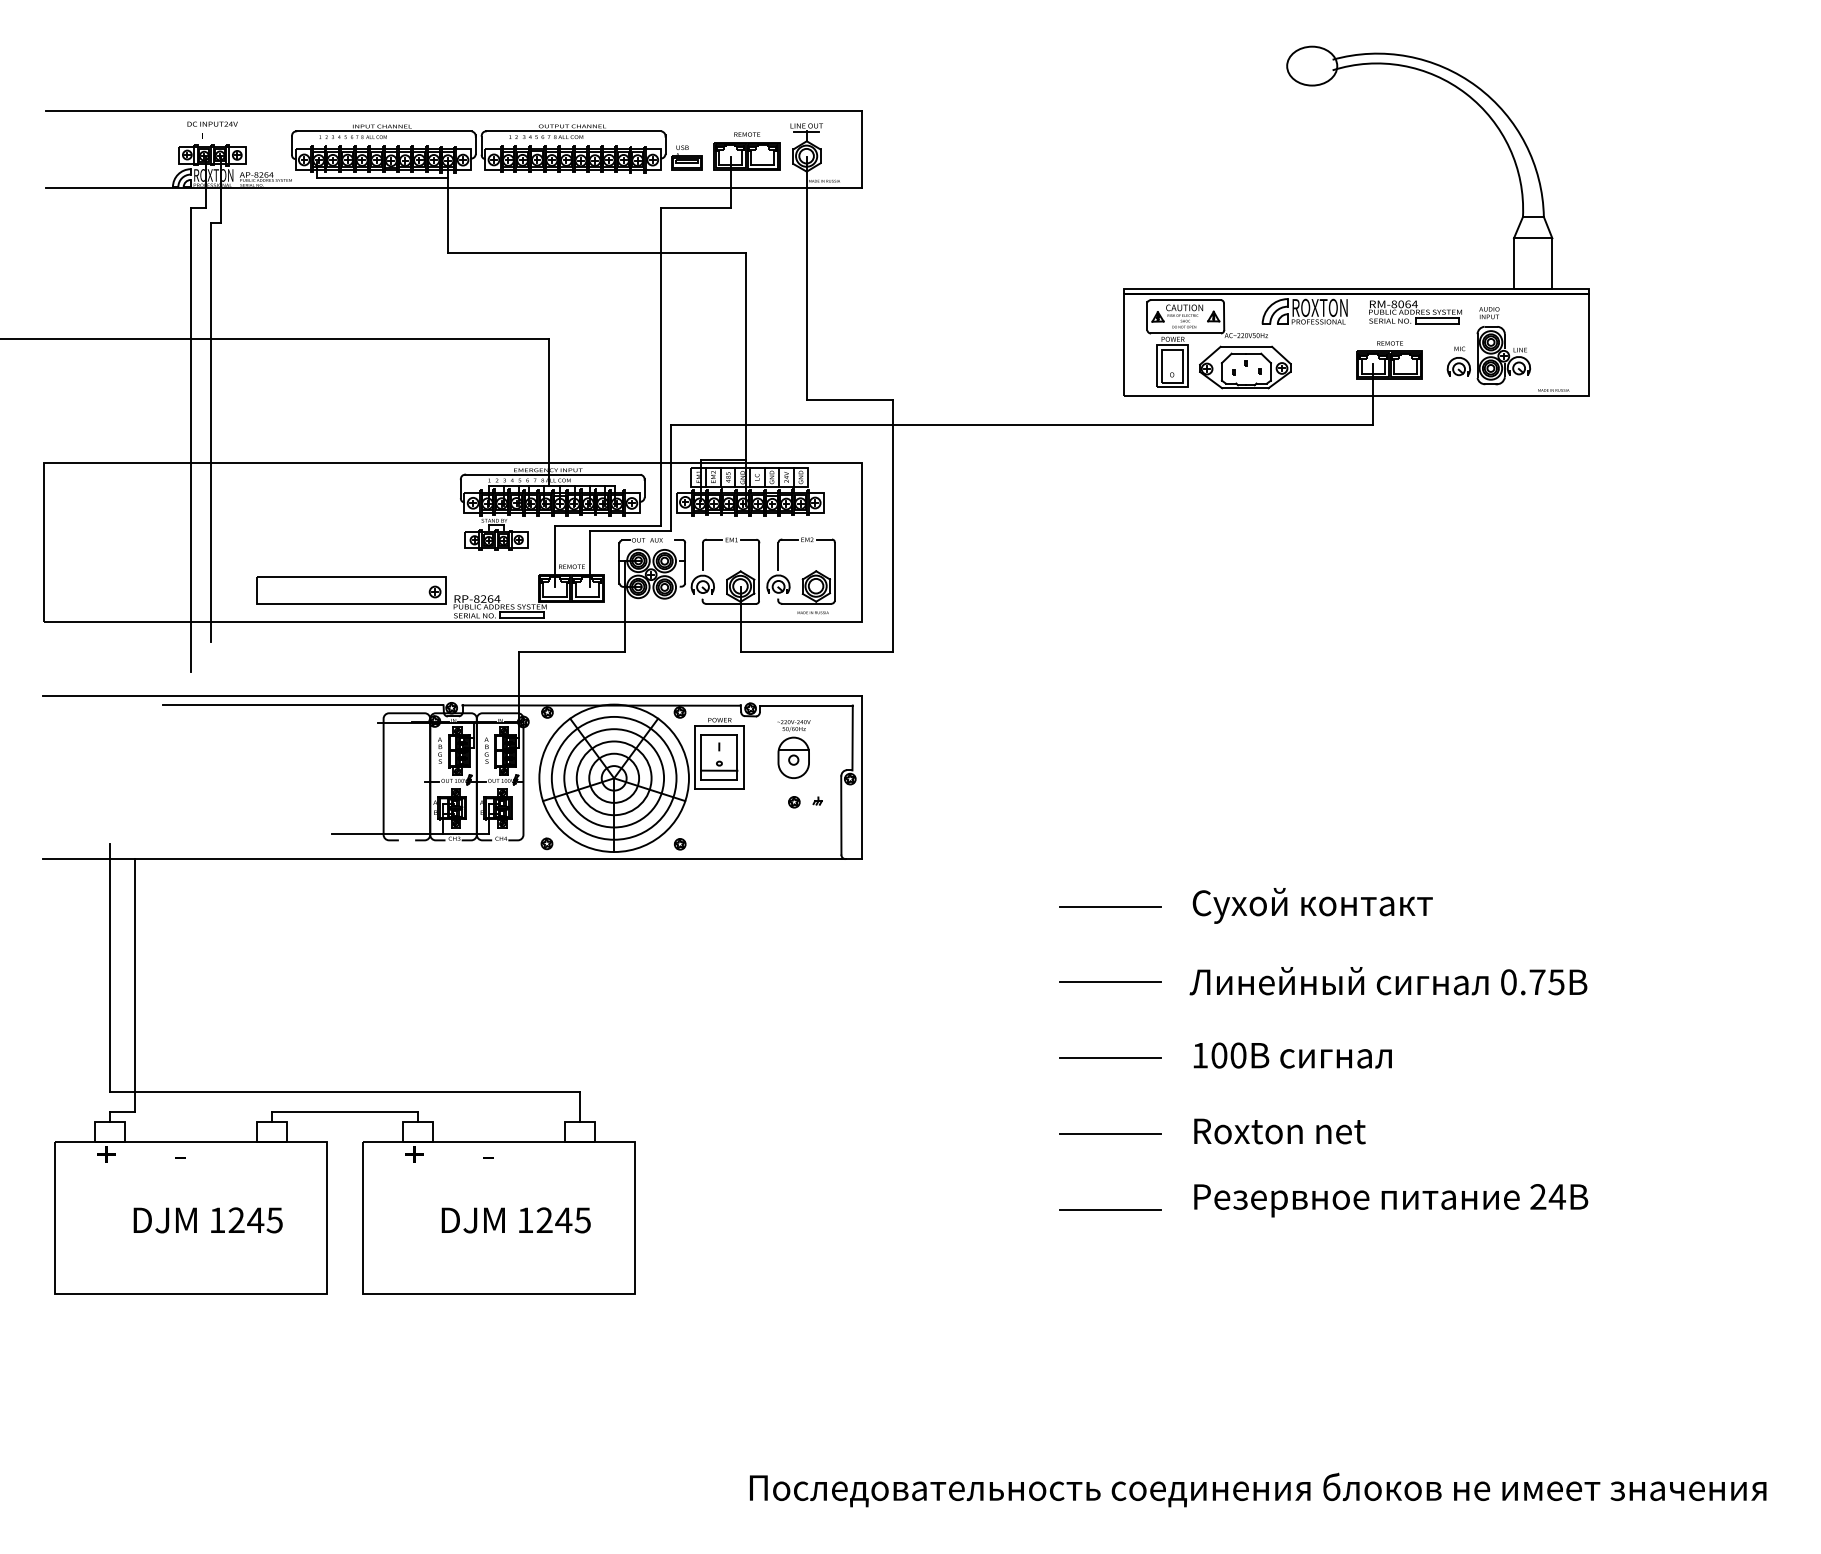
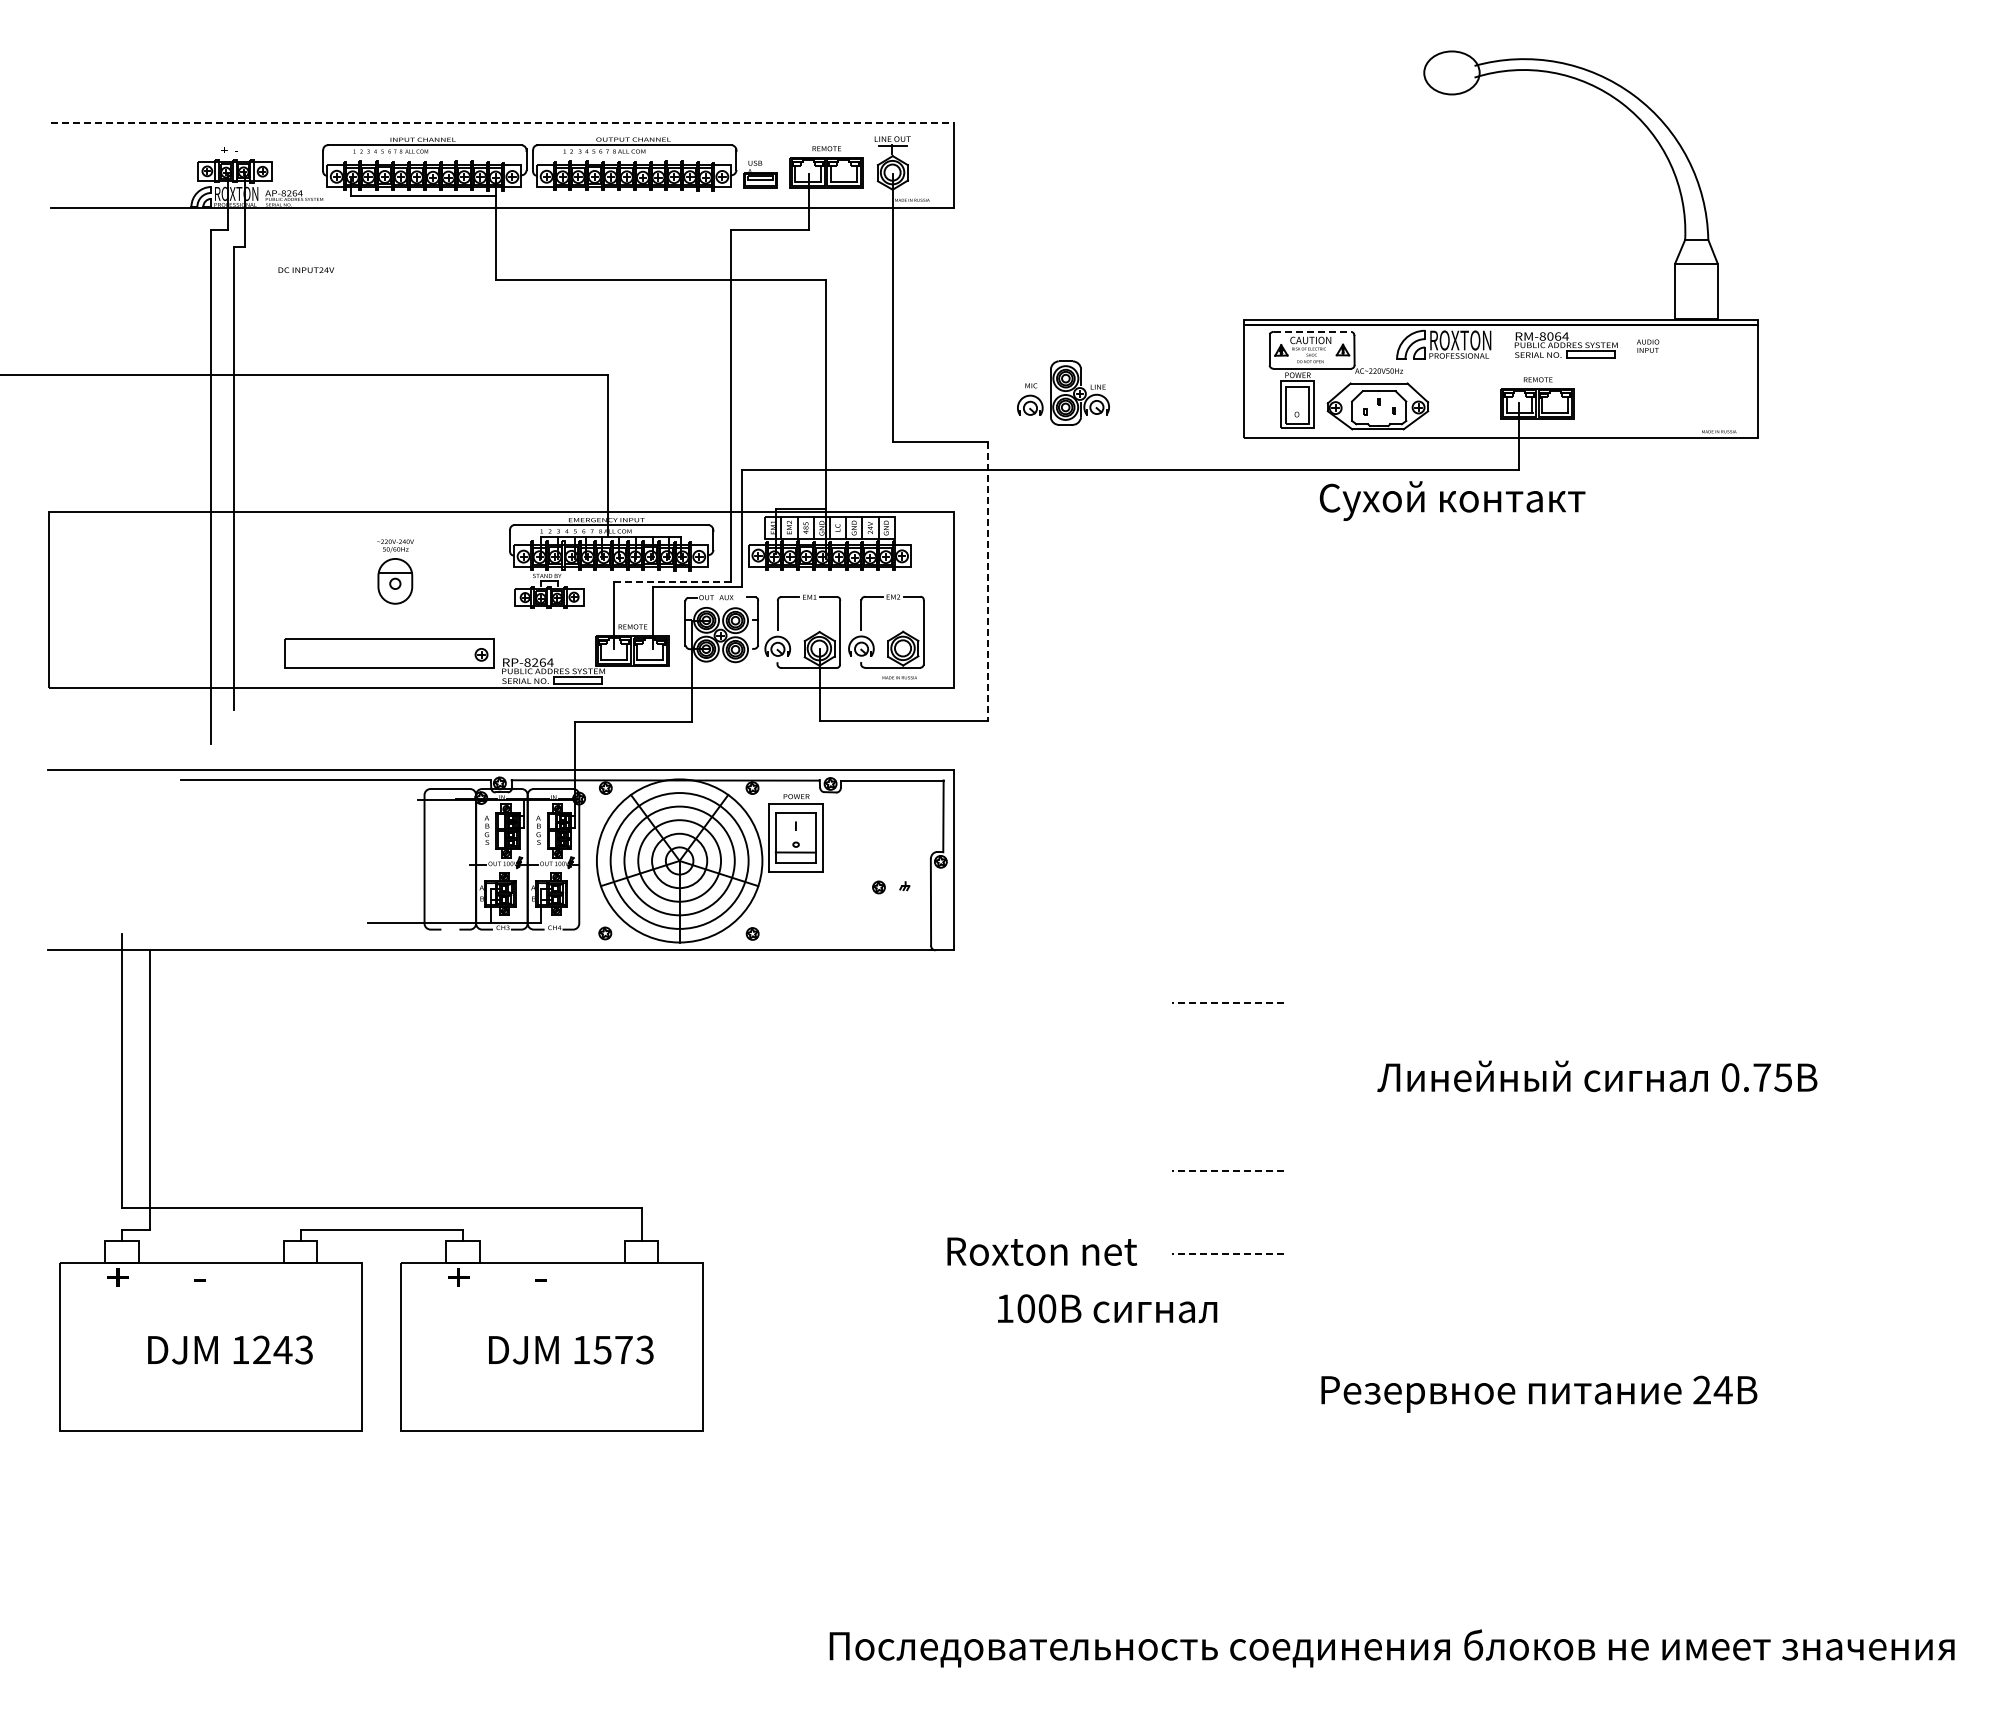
line: (454, 110) -> (502, 122), solid -> dashed
text: (212, 123) -> (306, 269), moved
line: (1186, 299) -> (1312, 331), solid -> dashed
part: (1488, 354) -> (1063, 392), moved
line: (607, 525) -> (672, 581), solid -> dashed
line: (892, 525) -> (987, 581), solid -> dashed
part: (793, 748) -> (395, 571), moved
text: (1312, 905) -> (1452, 500), moved
line: (1110, 906) -> (1228, 1002), solid -> dashed
text: (1388, 981) -> (1597, 1076), moved
line: (1110, 982) -> (1228, 1086), removed
text: (1292, 1055) -> (1107, 1308), moved
line: (1110, 1058) -> (1228, 1170), solid -> dashed
text: (1280, 1131) -> (1042, 1251), moved
line: (1110, 1134) -> (1228, 1254), solid -> dashed
text: (1391, 1199) -> (1539, 1393), moved
line: (1110, 1209) -> (1228, 1338), removed
text: (274, 1219) -> (303, 1349), 1245 -> 1243
text: (563, 1219) -> (623, 1349), 1245 -> 1573

